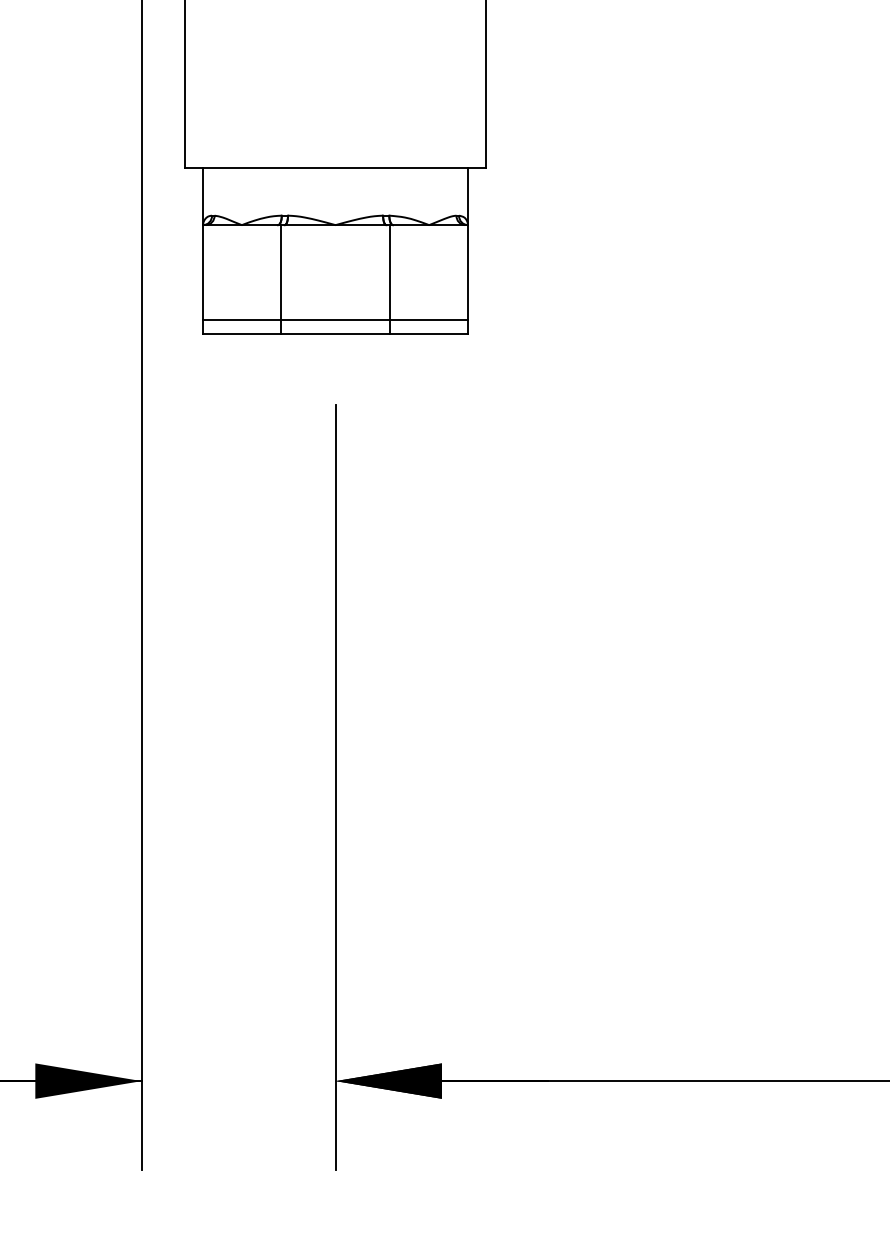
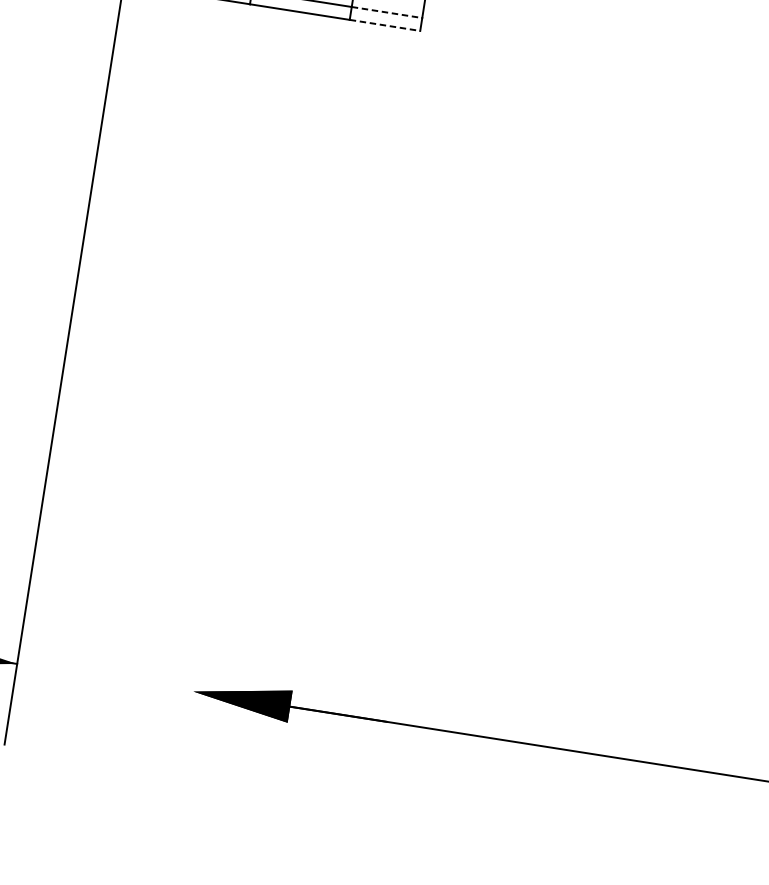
line: (429, 319) -> (387, 12), solid -> dashed
line: (429, 333) -> (385, 25), solid -> dashed
line: (335, 786) -> (235, 423), removed

